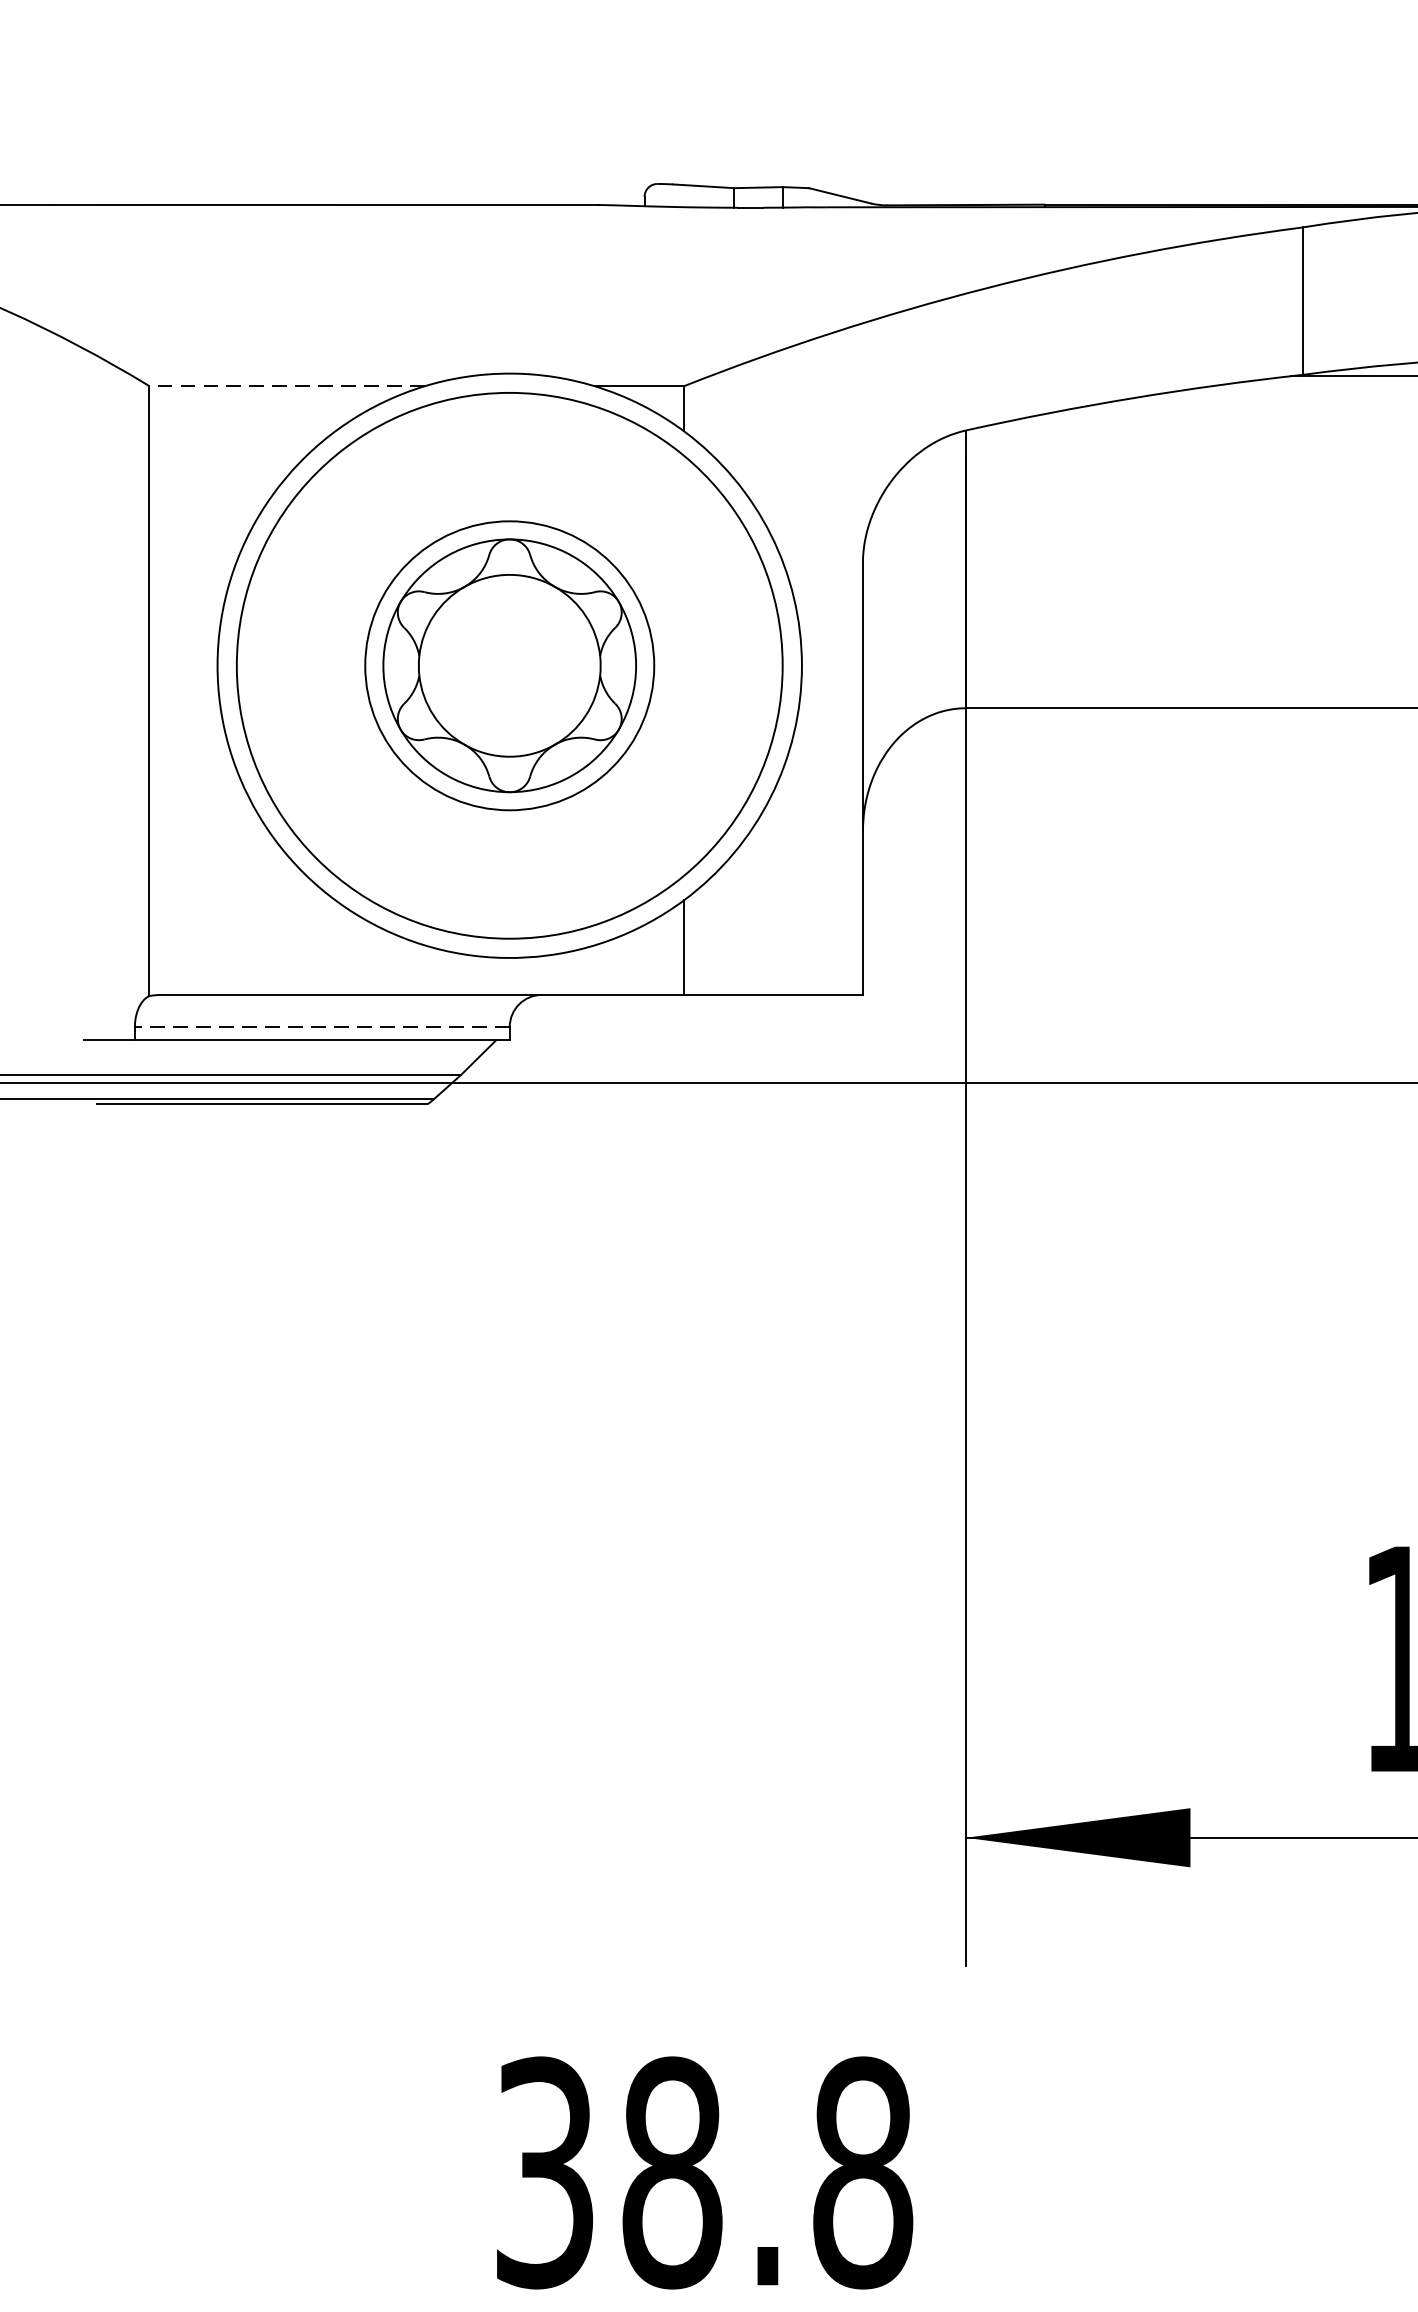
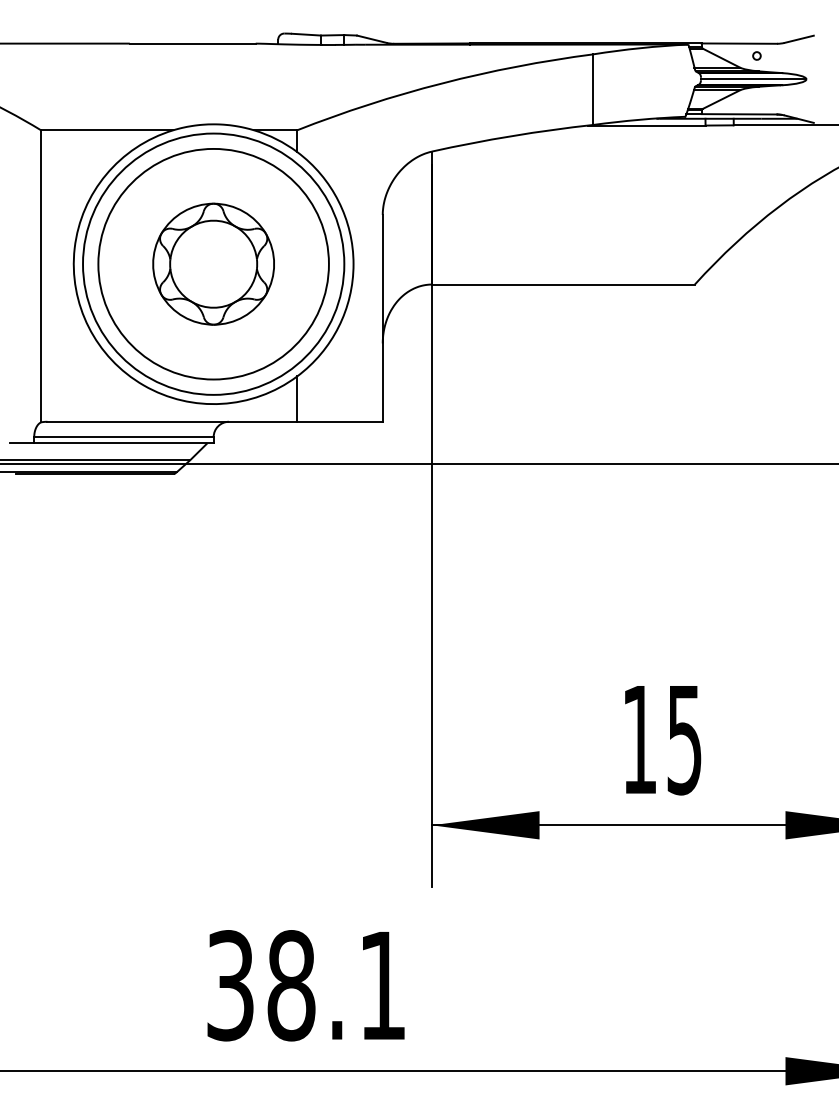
line: (287, 386) -> (107, 130), dashed -> solid
circle: (509, 664) -> (213, 263), size x1.67
line: (321, 1027) -> (123, 437), dashed -> solid
text: (862, 2172) -> (382, 985), 38.8 -> 38.1

